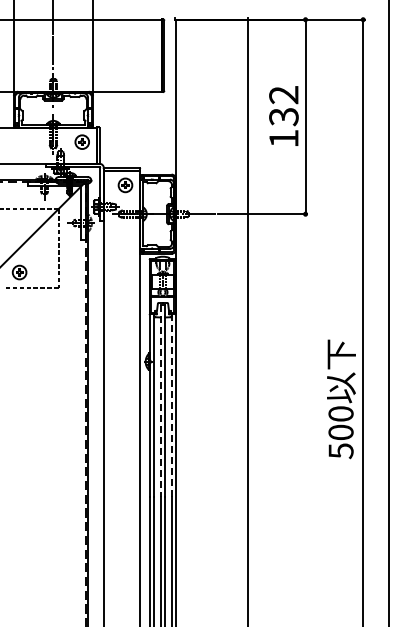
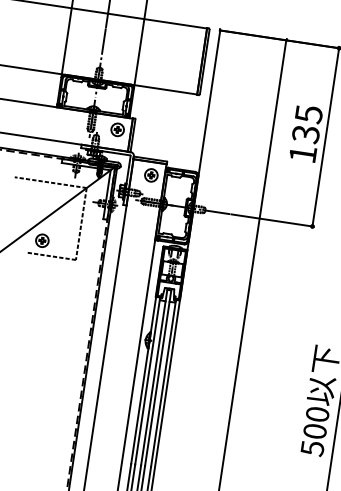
text: (283, 95) -> (308, 114), 132 -> 135
line: (160, 400) -> (153, 377), dashed -> solid
line: (171, 405) -> (163, 383), dashed -> solid

